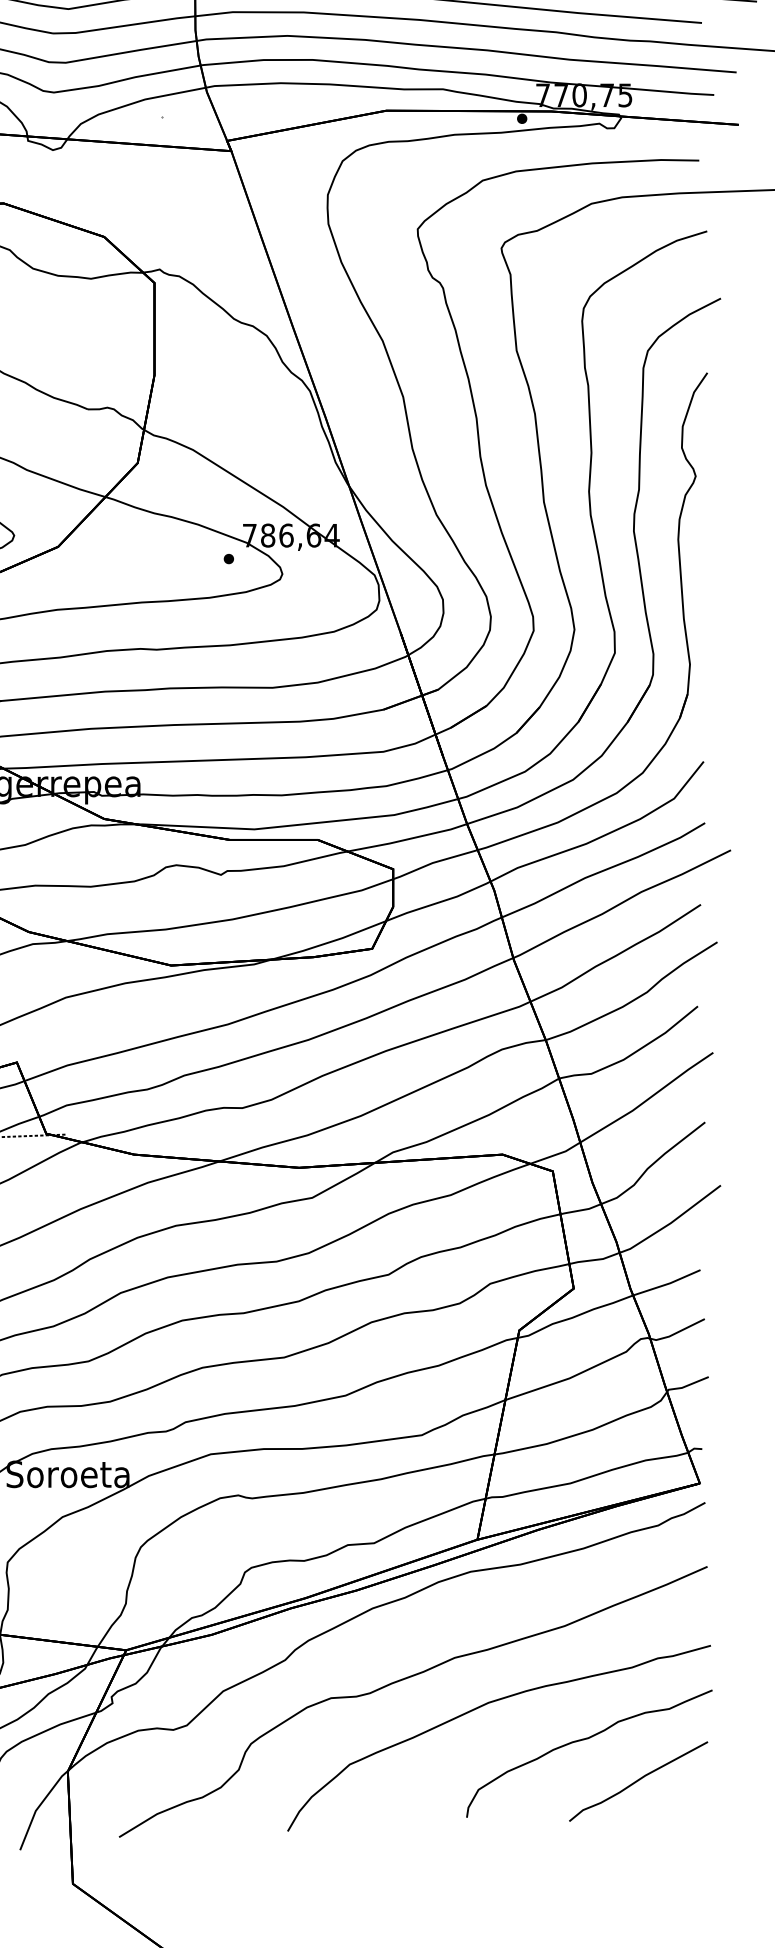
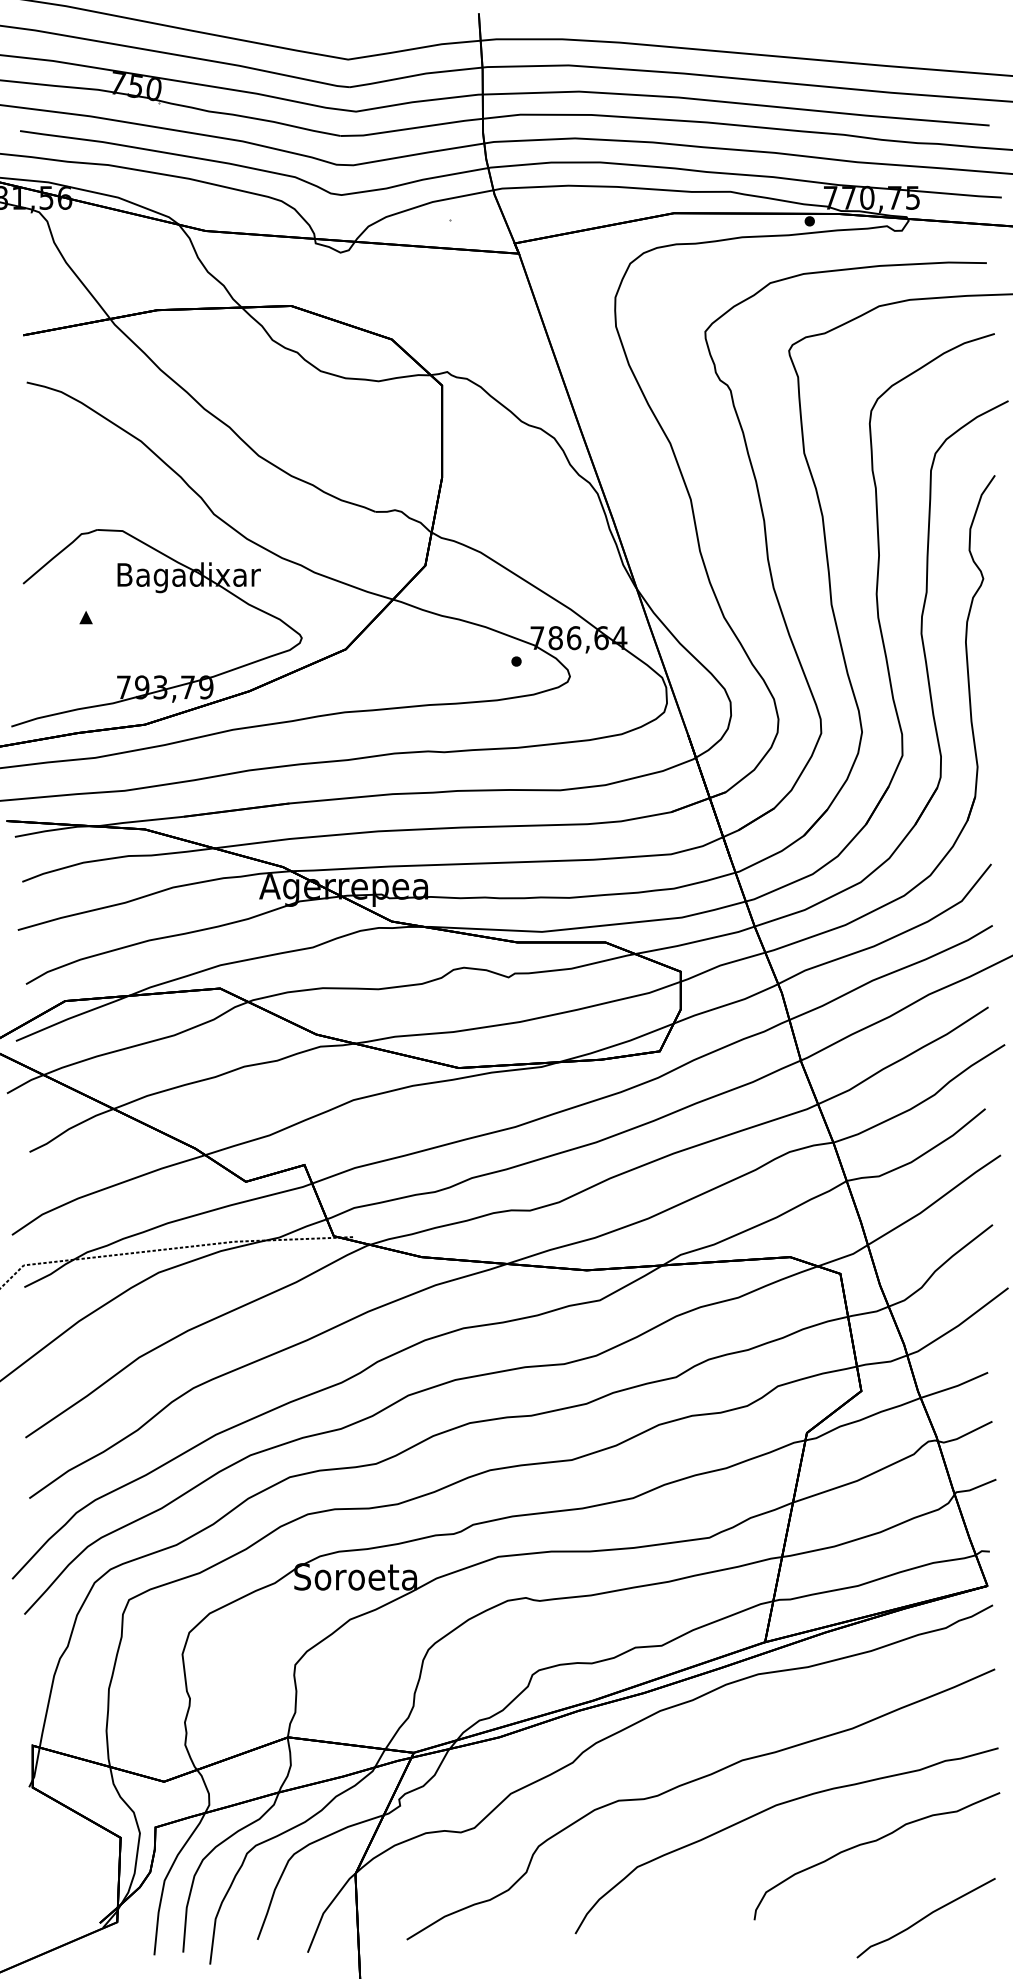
curve: (637, 1781) -> (925, 1918), moved

